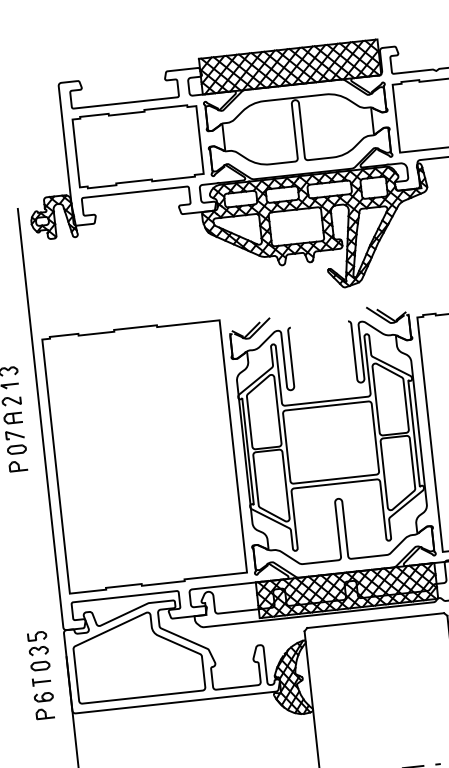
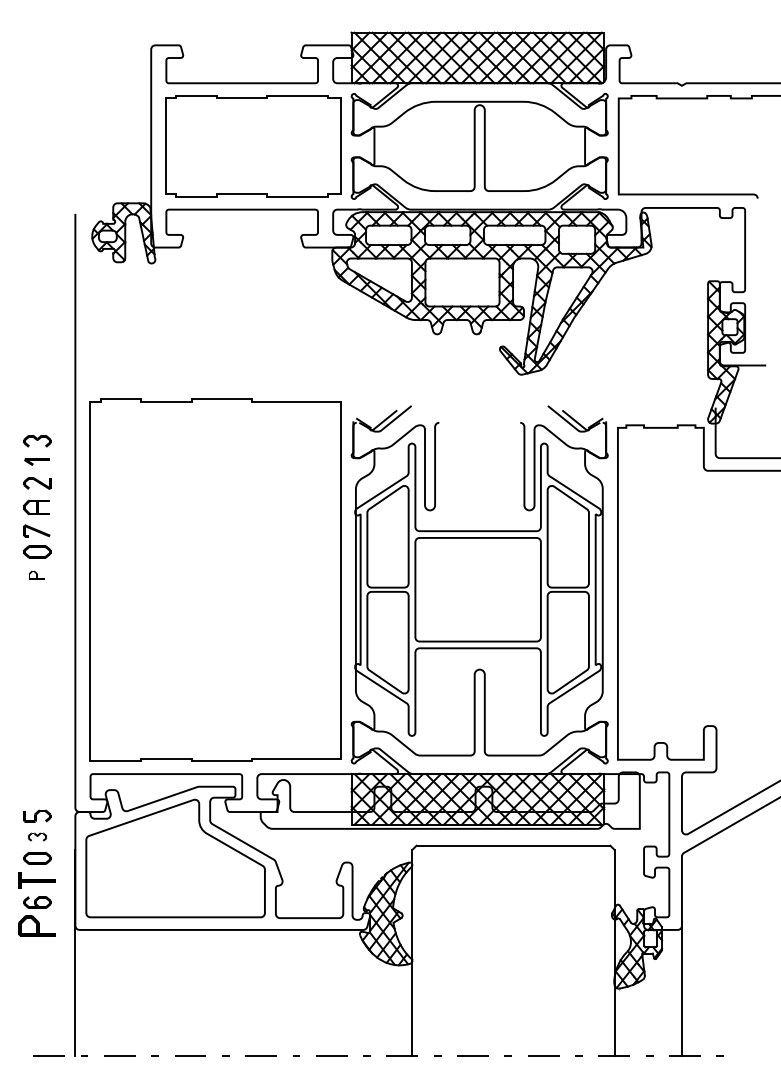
part: (17, 465) -> (36, 574), size x0.6
part: (38, 650) -> (37, 836), size x0.7
part: (41, 681) -> (36, 880), size x1.4
part: (44, 713) -> (36, 925), size x1.4

